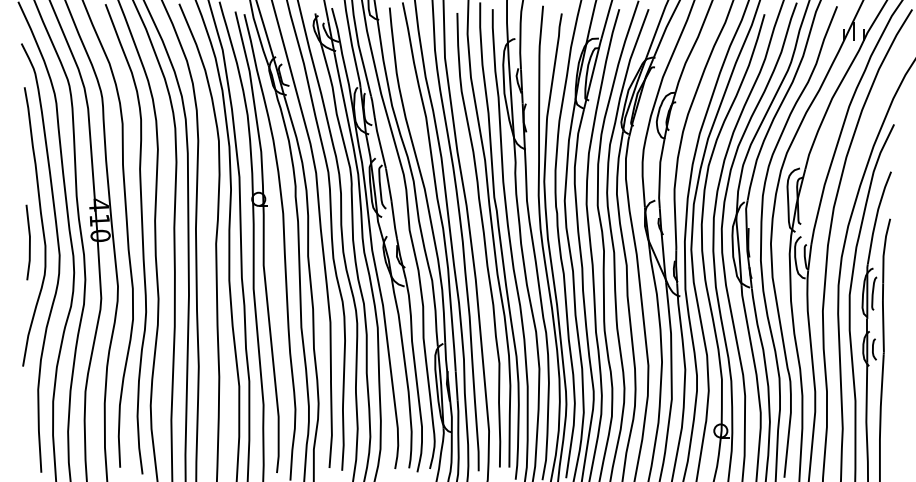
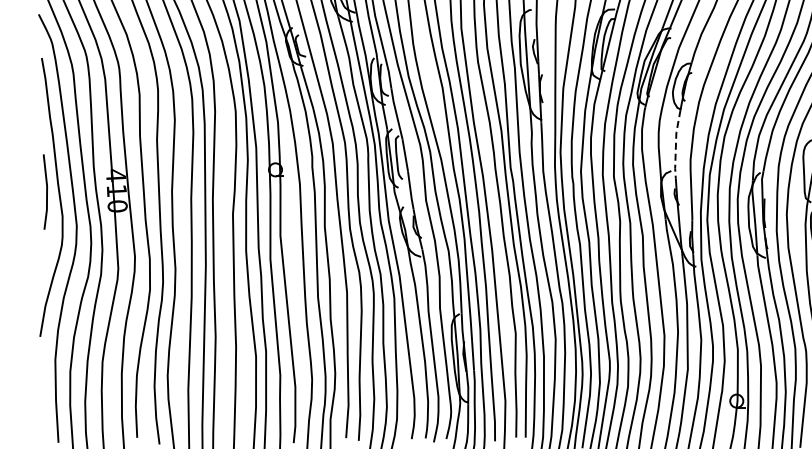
line: (659, 174) -> (675, 145), solid -> dashed
line: (29, 242) -> (46, 192), moved

